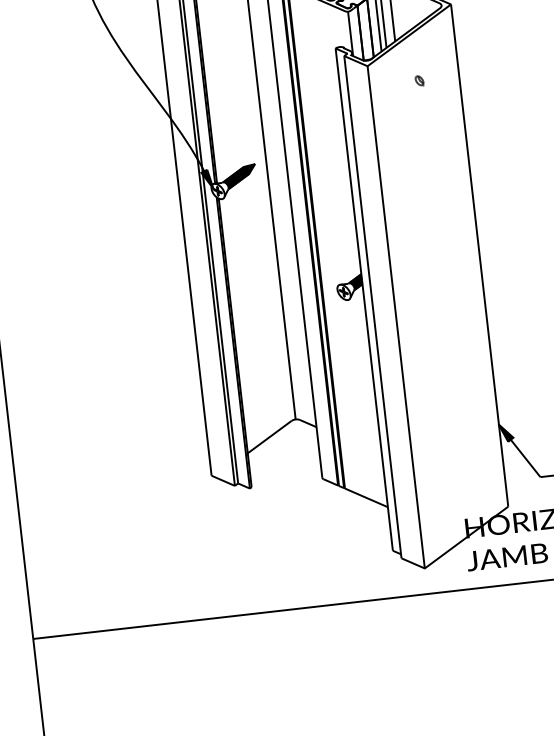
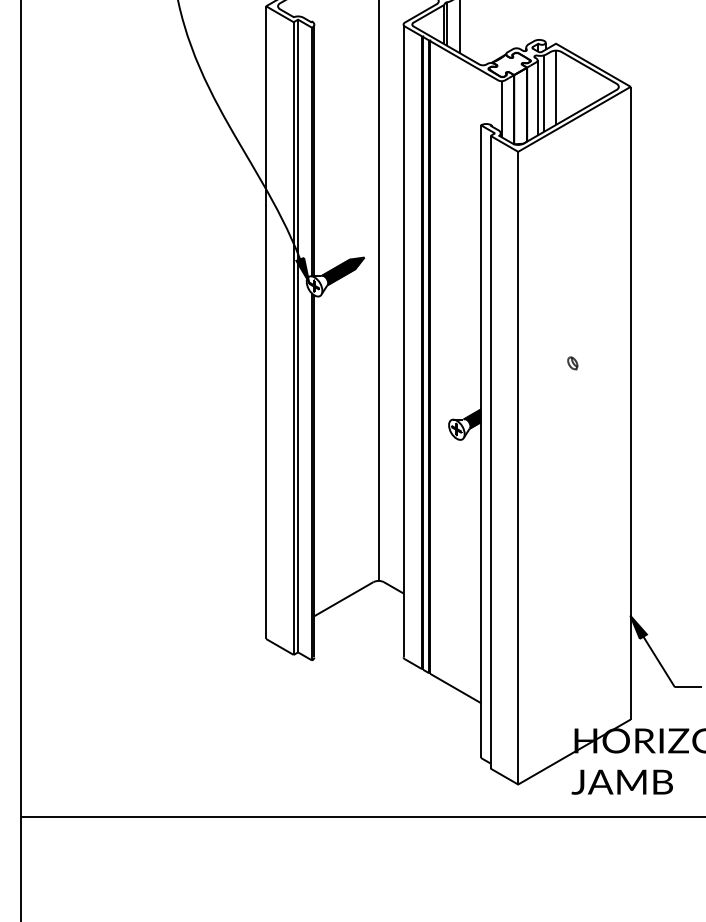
part: (419, 80) -> (572, 363), moved

